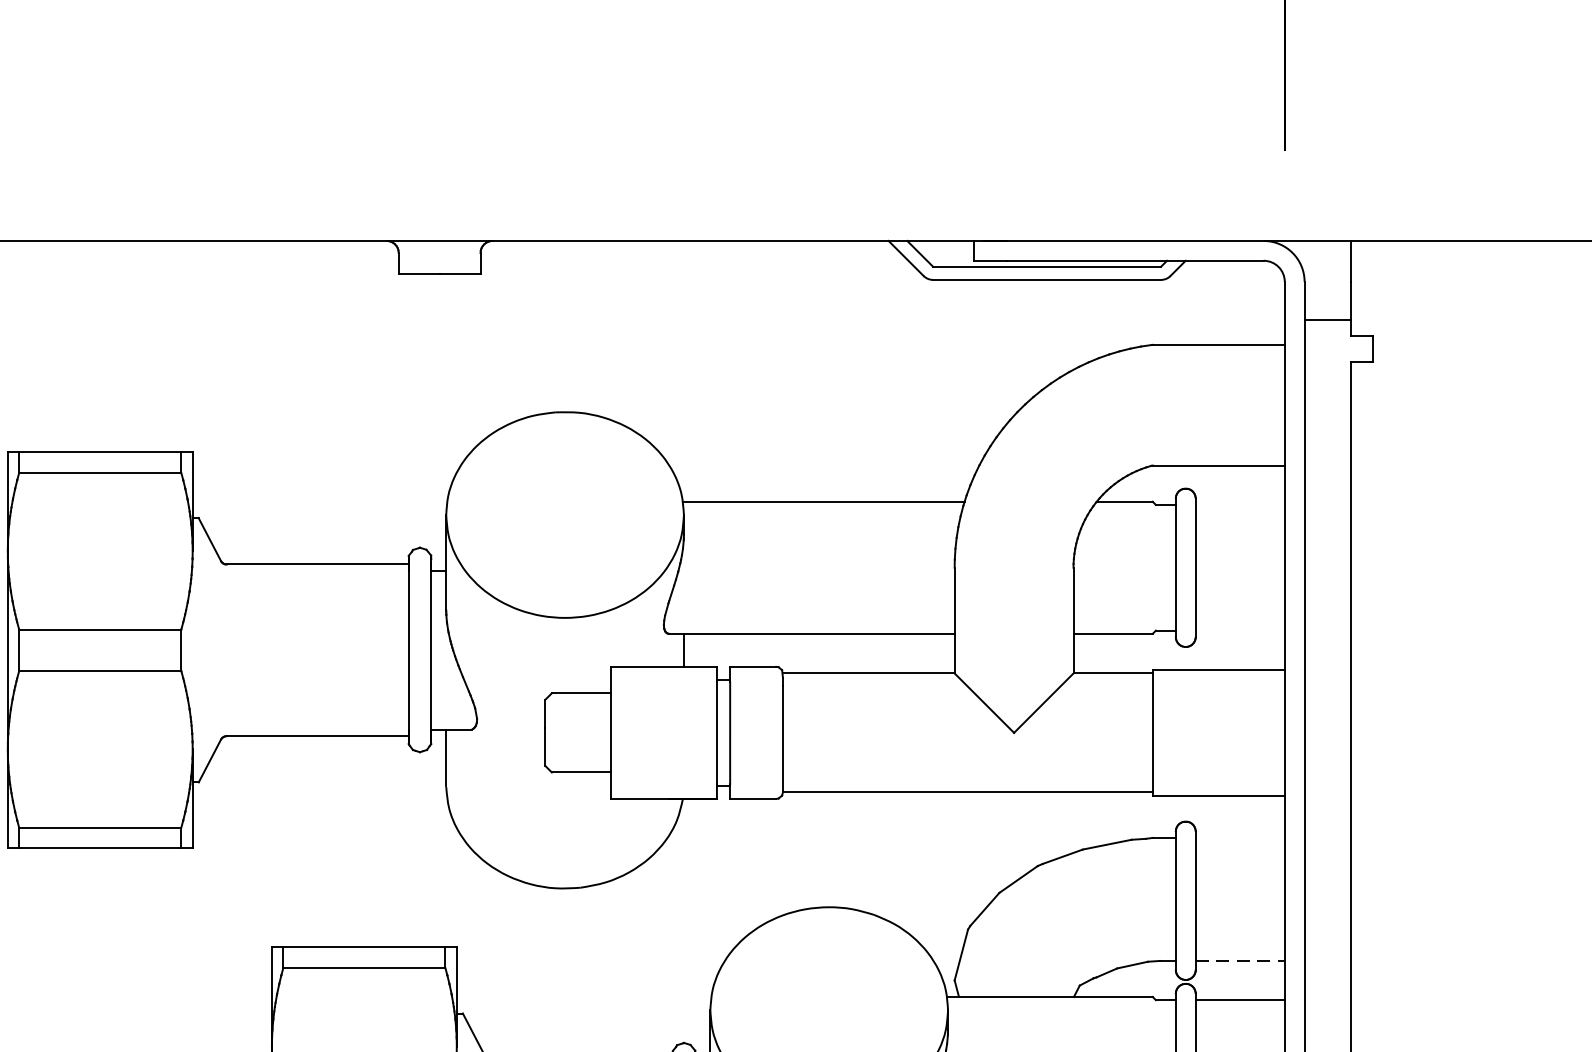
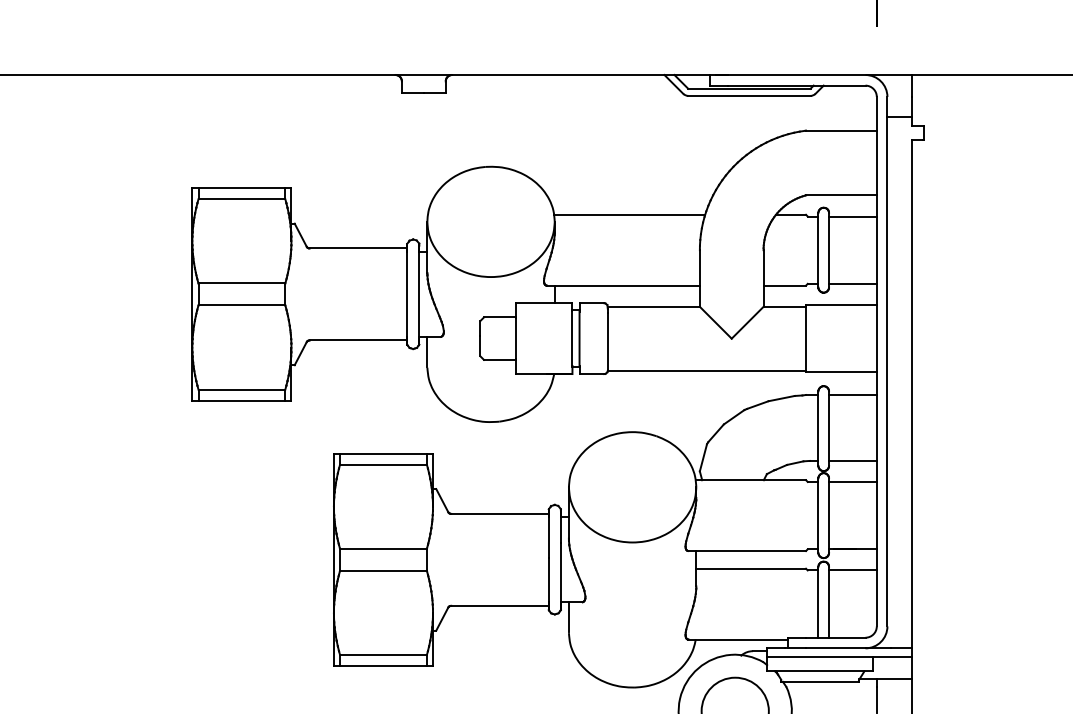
line: (1239, 504) -> (852, 216), added
line: (1239, 629) -> (852, 283), added
line: (1239, 837) -> (852, 394), added
line: (1239, 960) -> (852, 460), dashed -> solid

